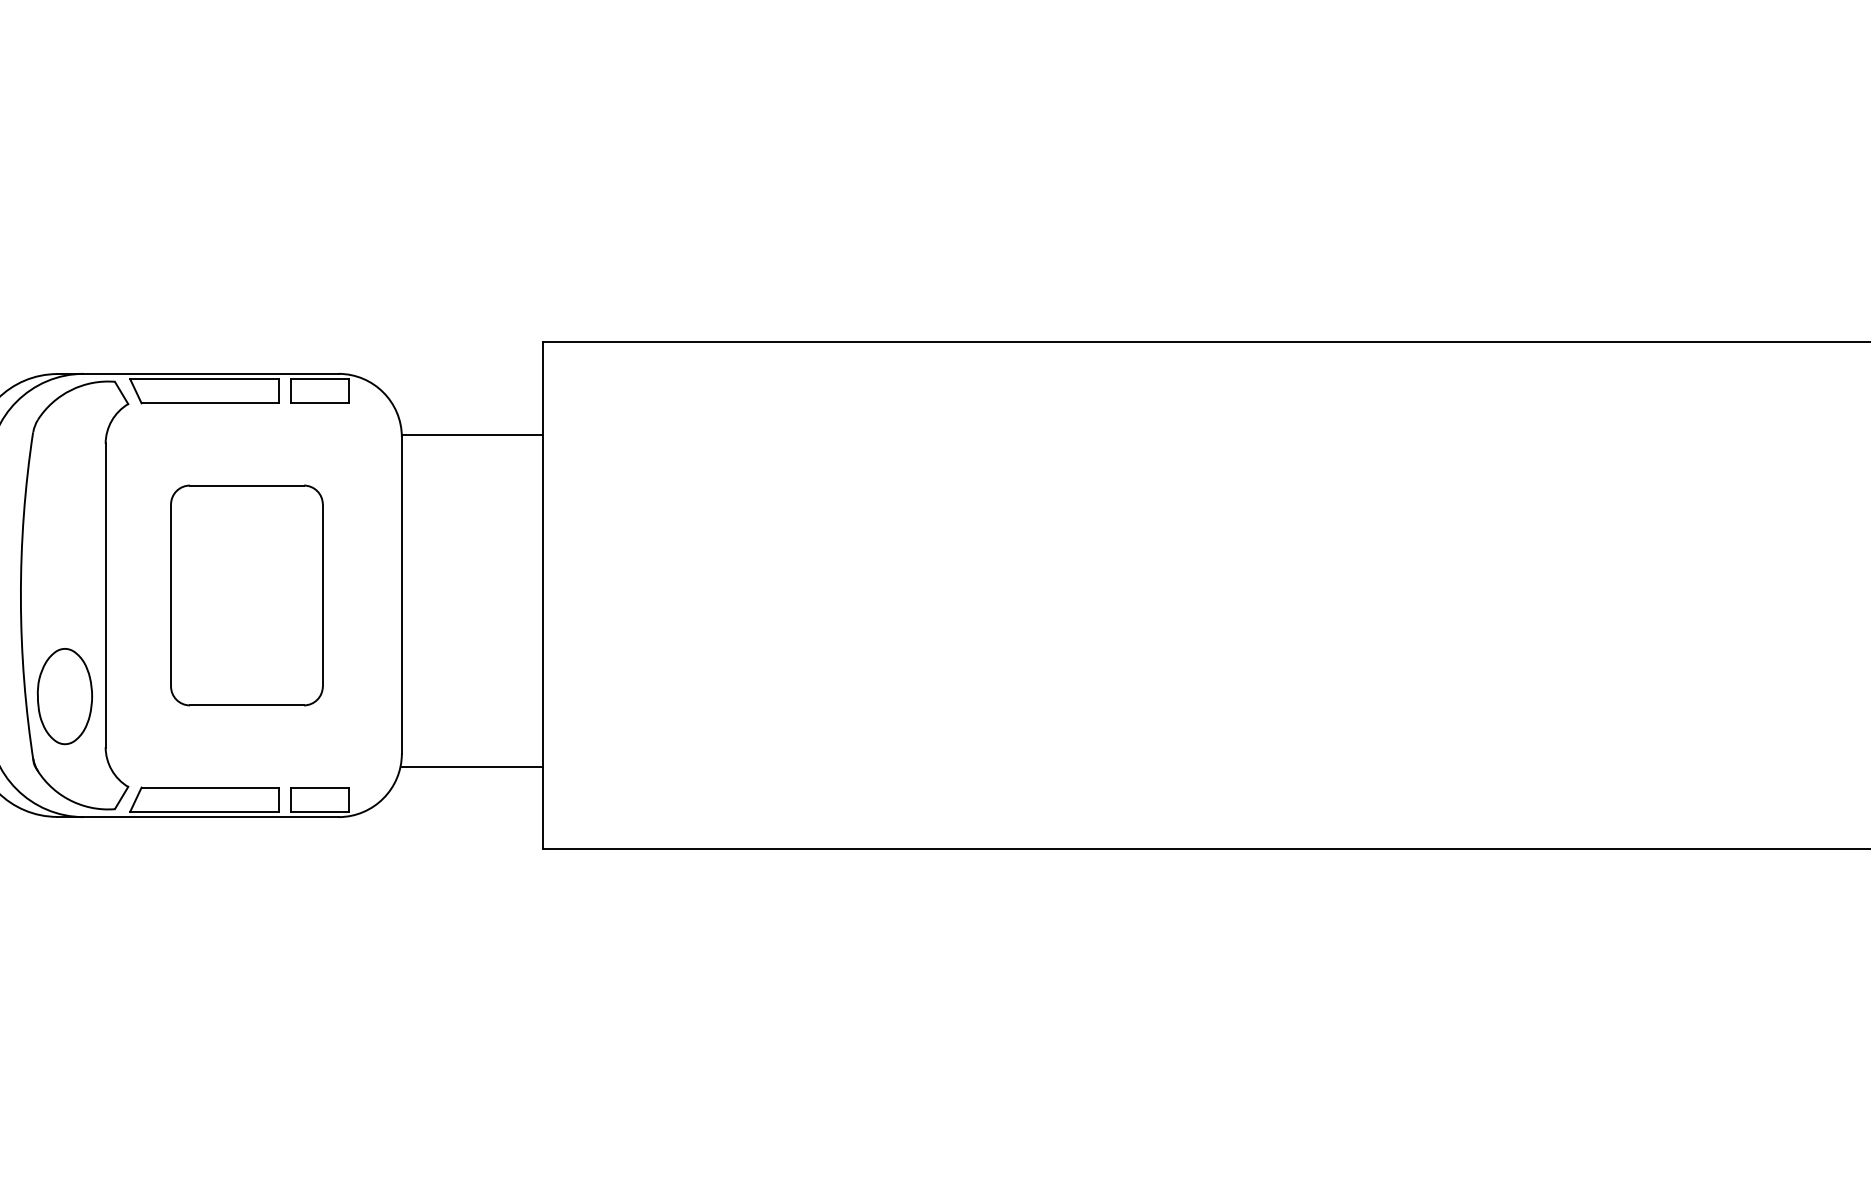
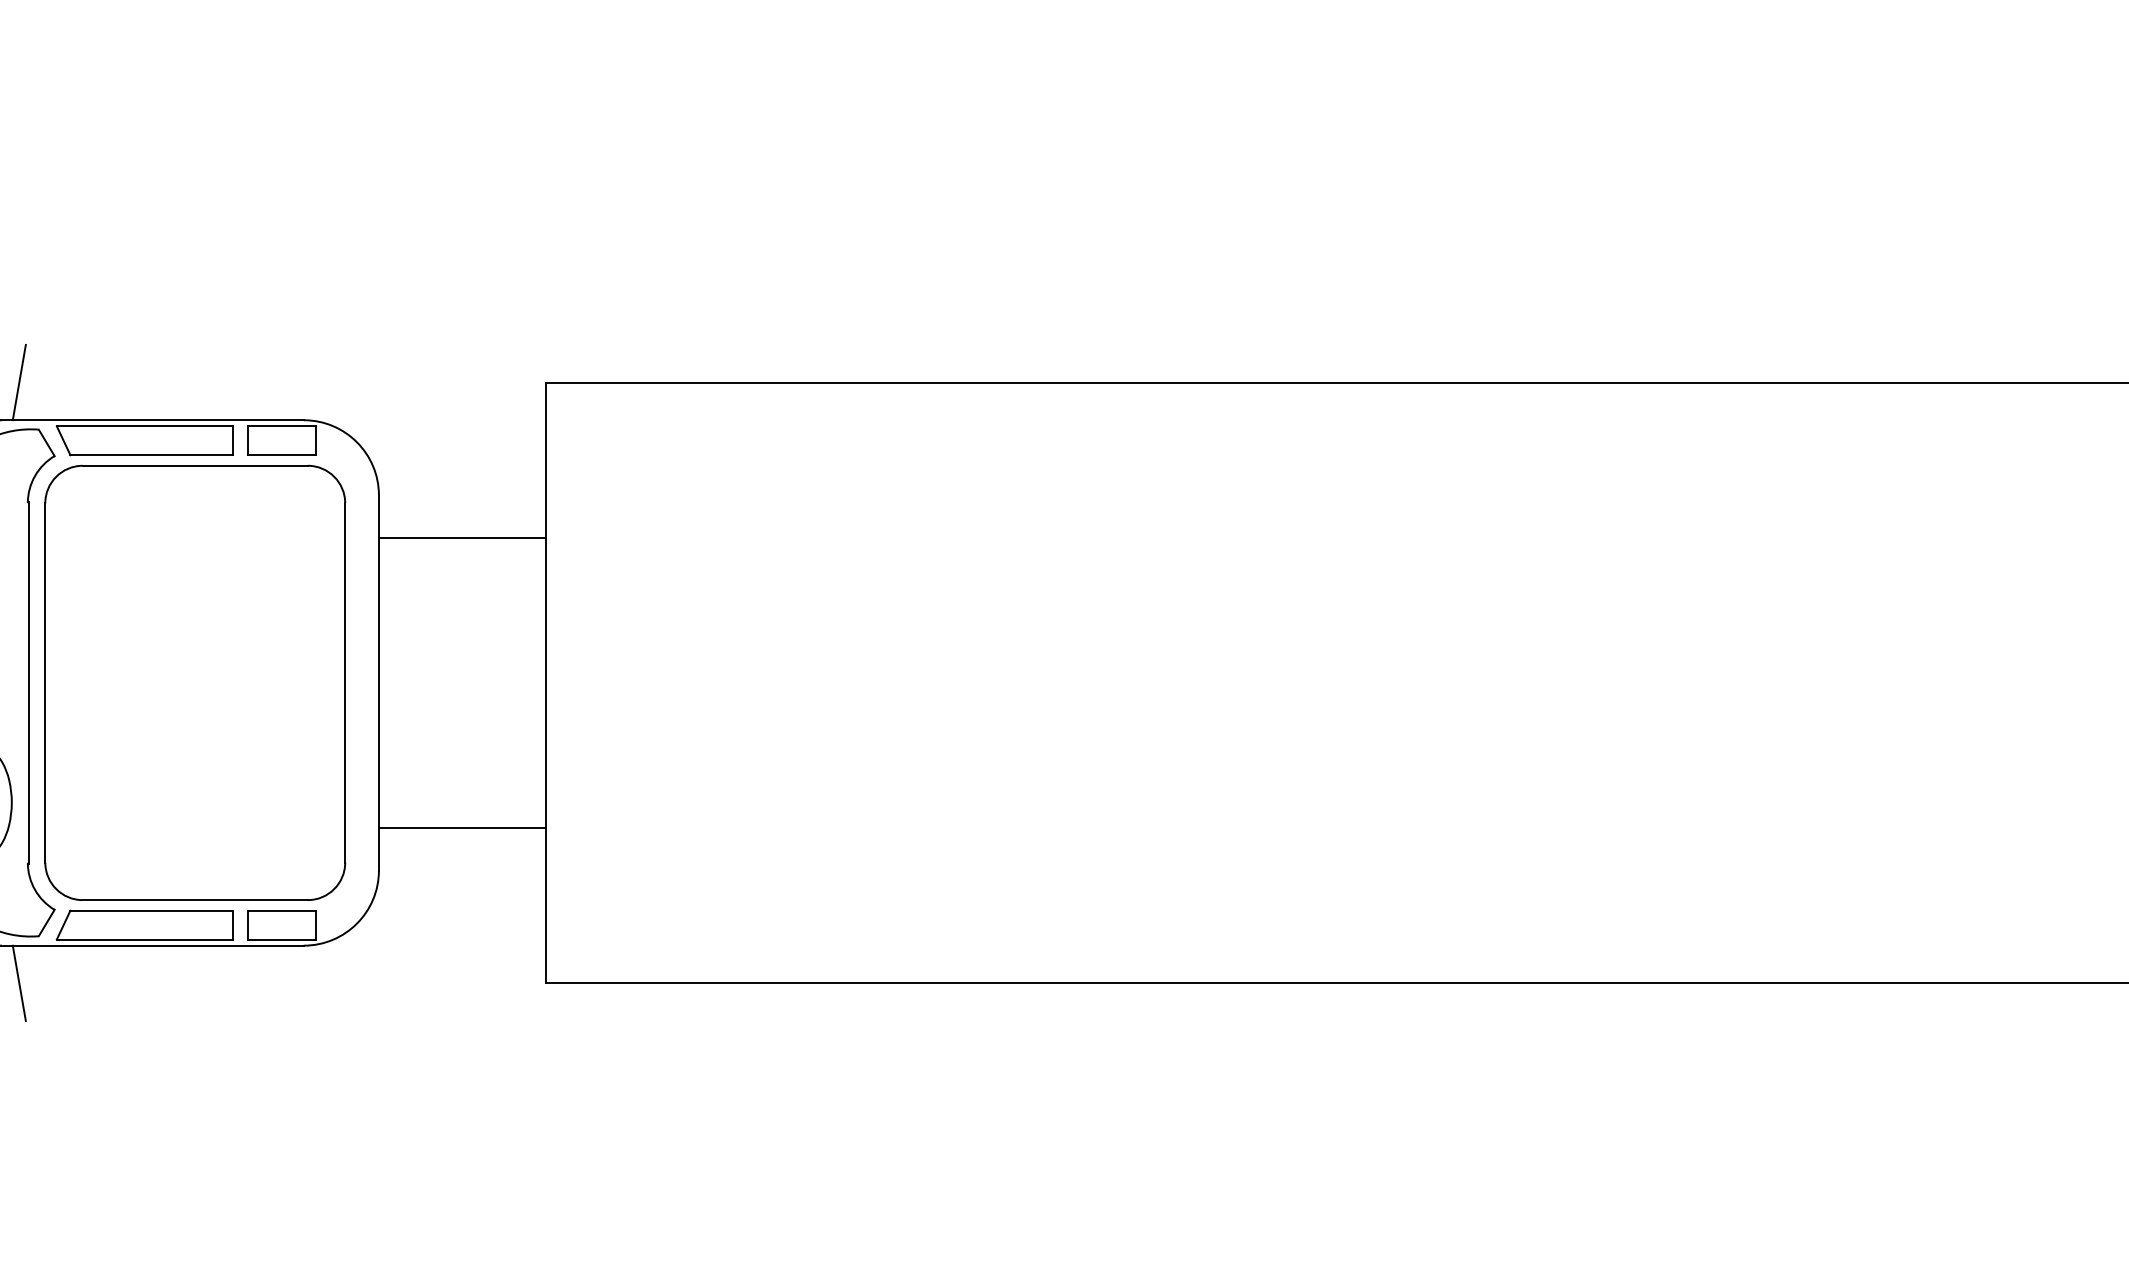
line: (98, 341) -> (19, 381), added
line: (471, 435) -> (461, 538), moved
part: (246, 595) -> (194, 682), size x1.67
line: (471, 766) -> (461, 827), moved
line: (98, 848) -> (19, 982), added

